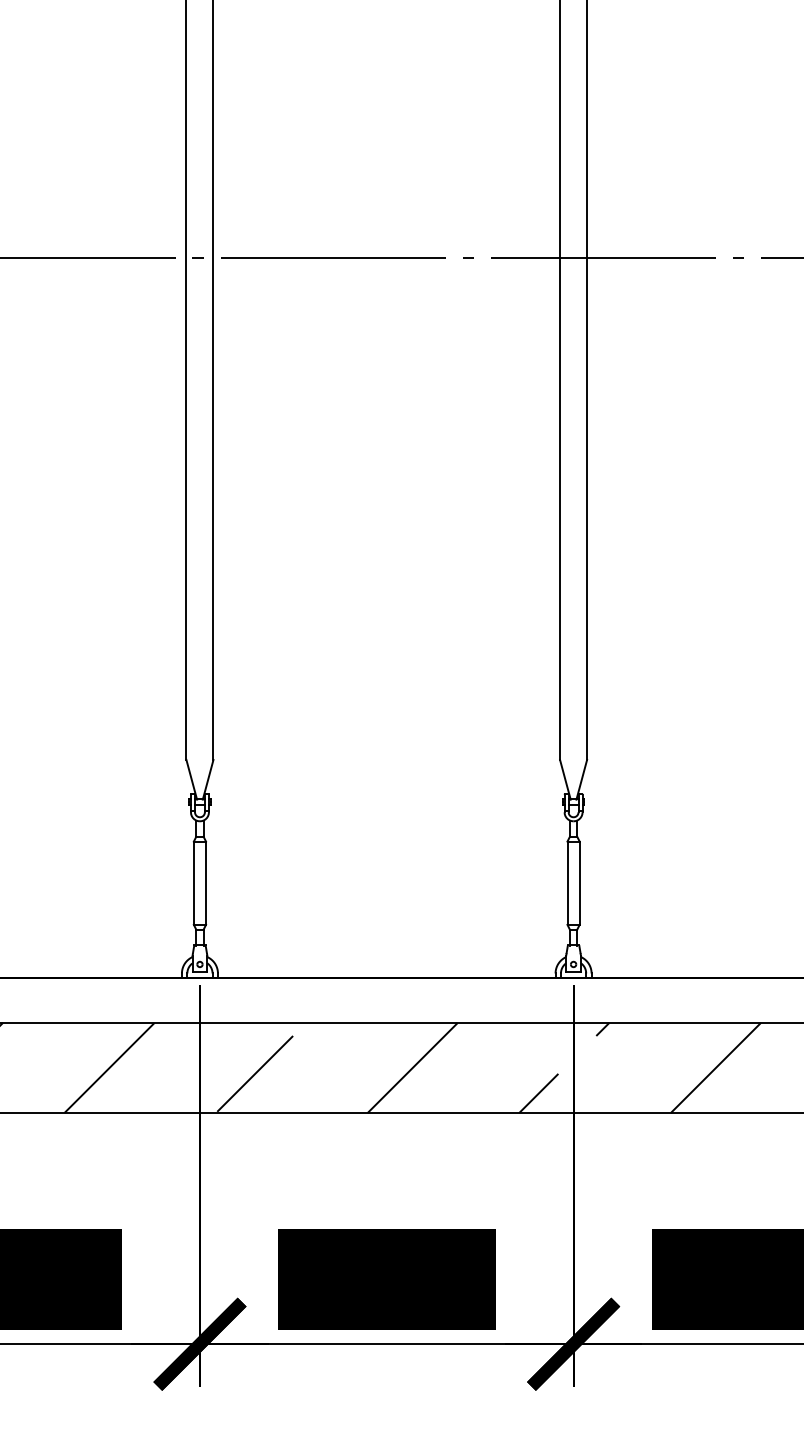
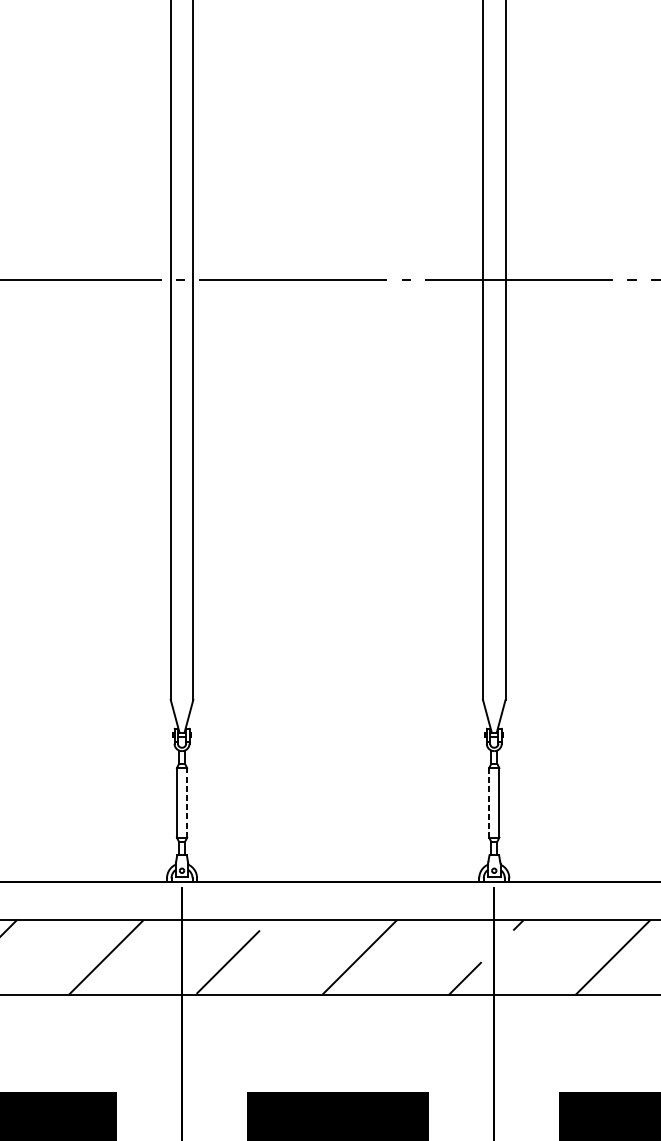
line: (206, 883) -> (187, 803), solid -> dashed
line: (567, 883) -> (489, 803), solid -> dashed

